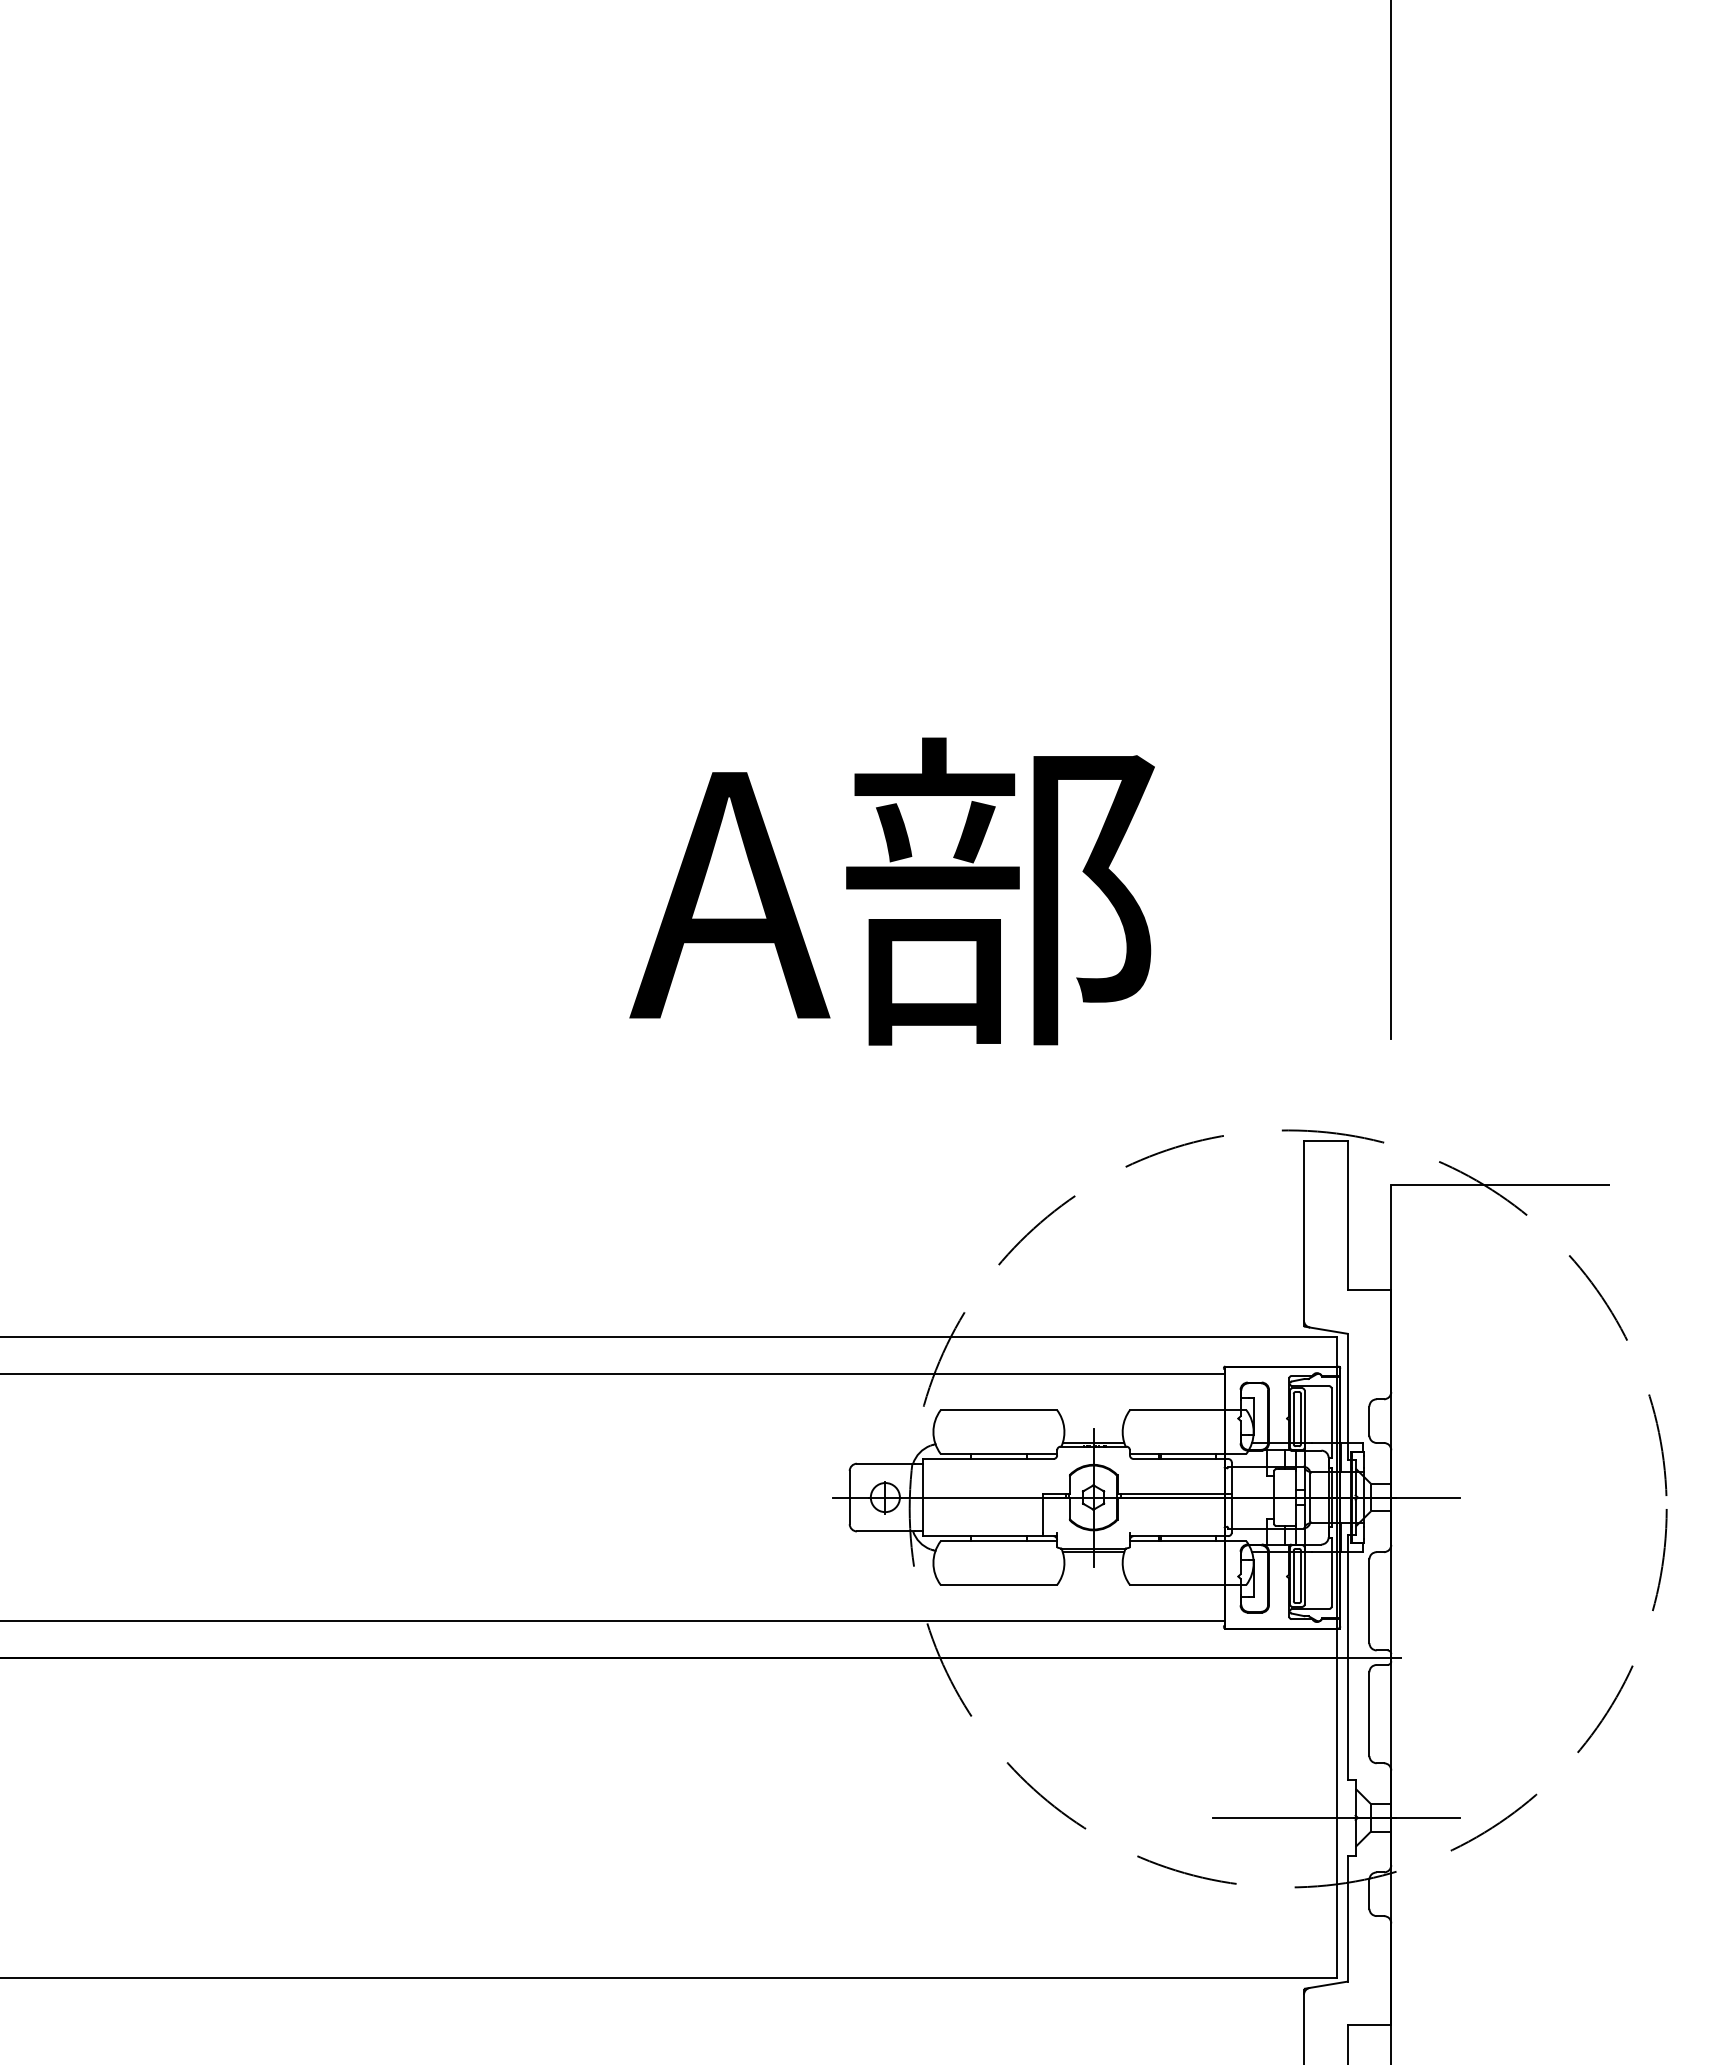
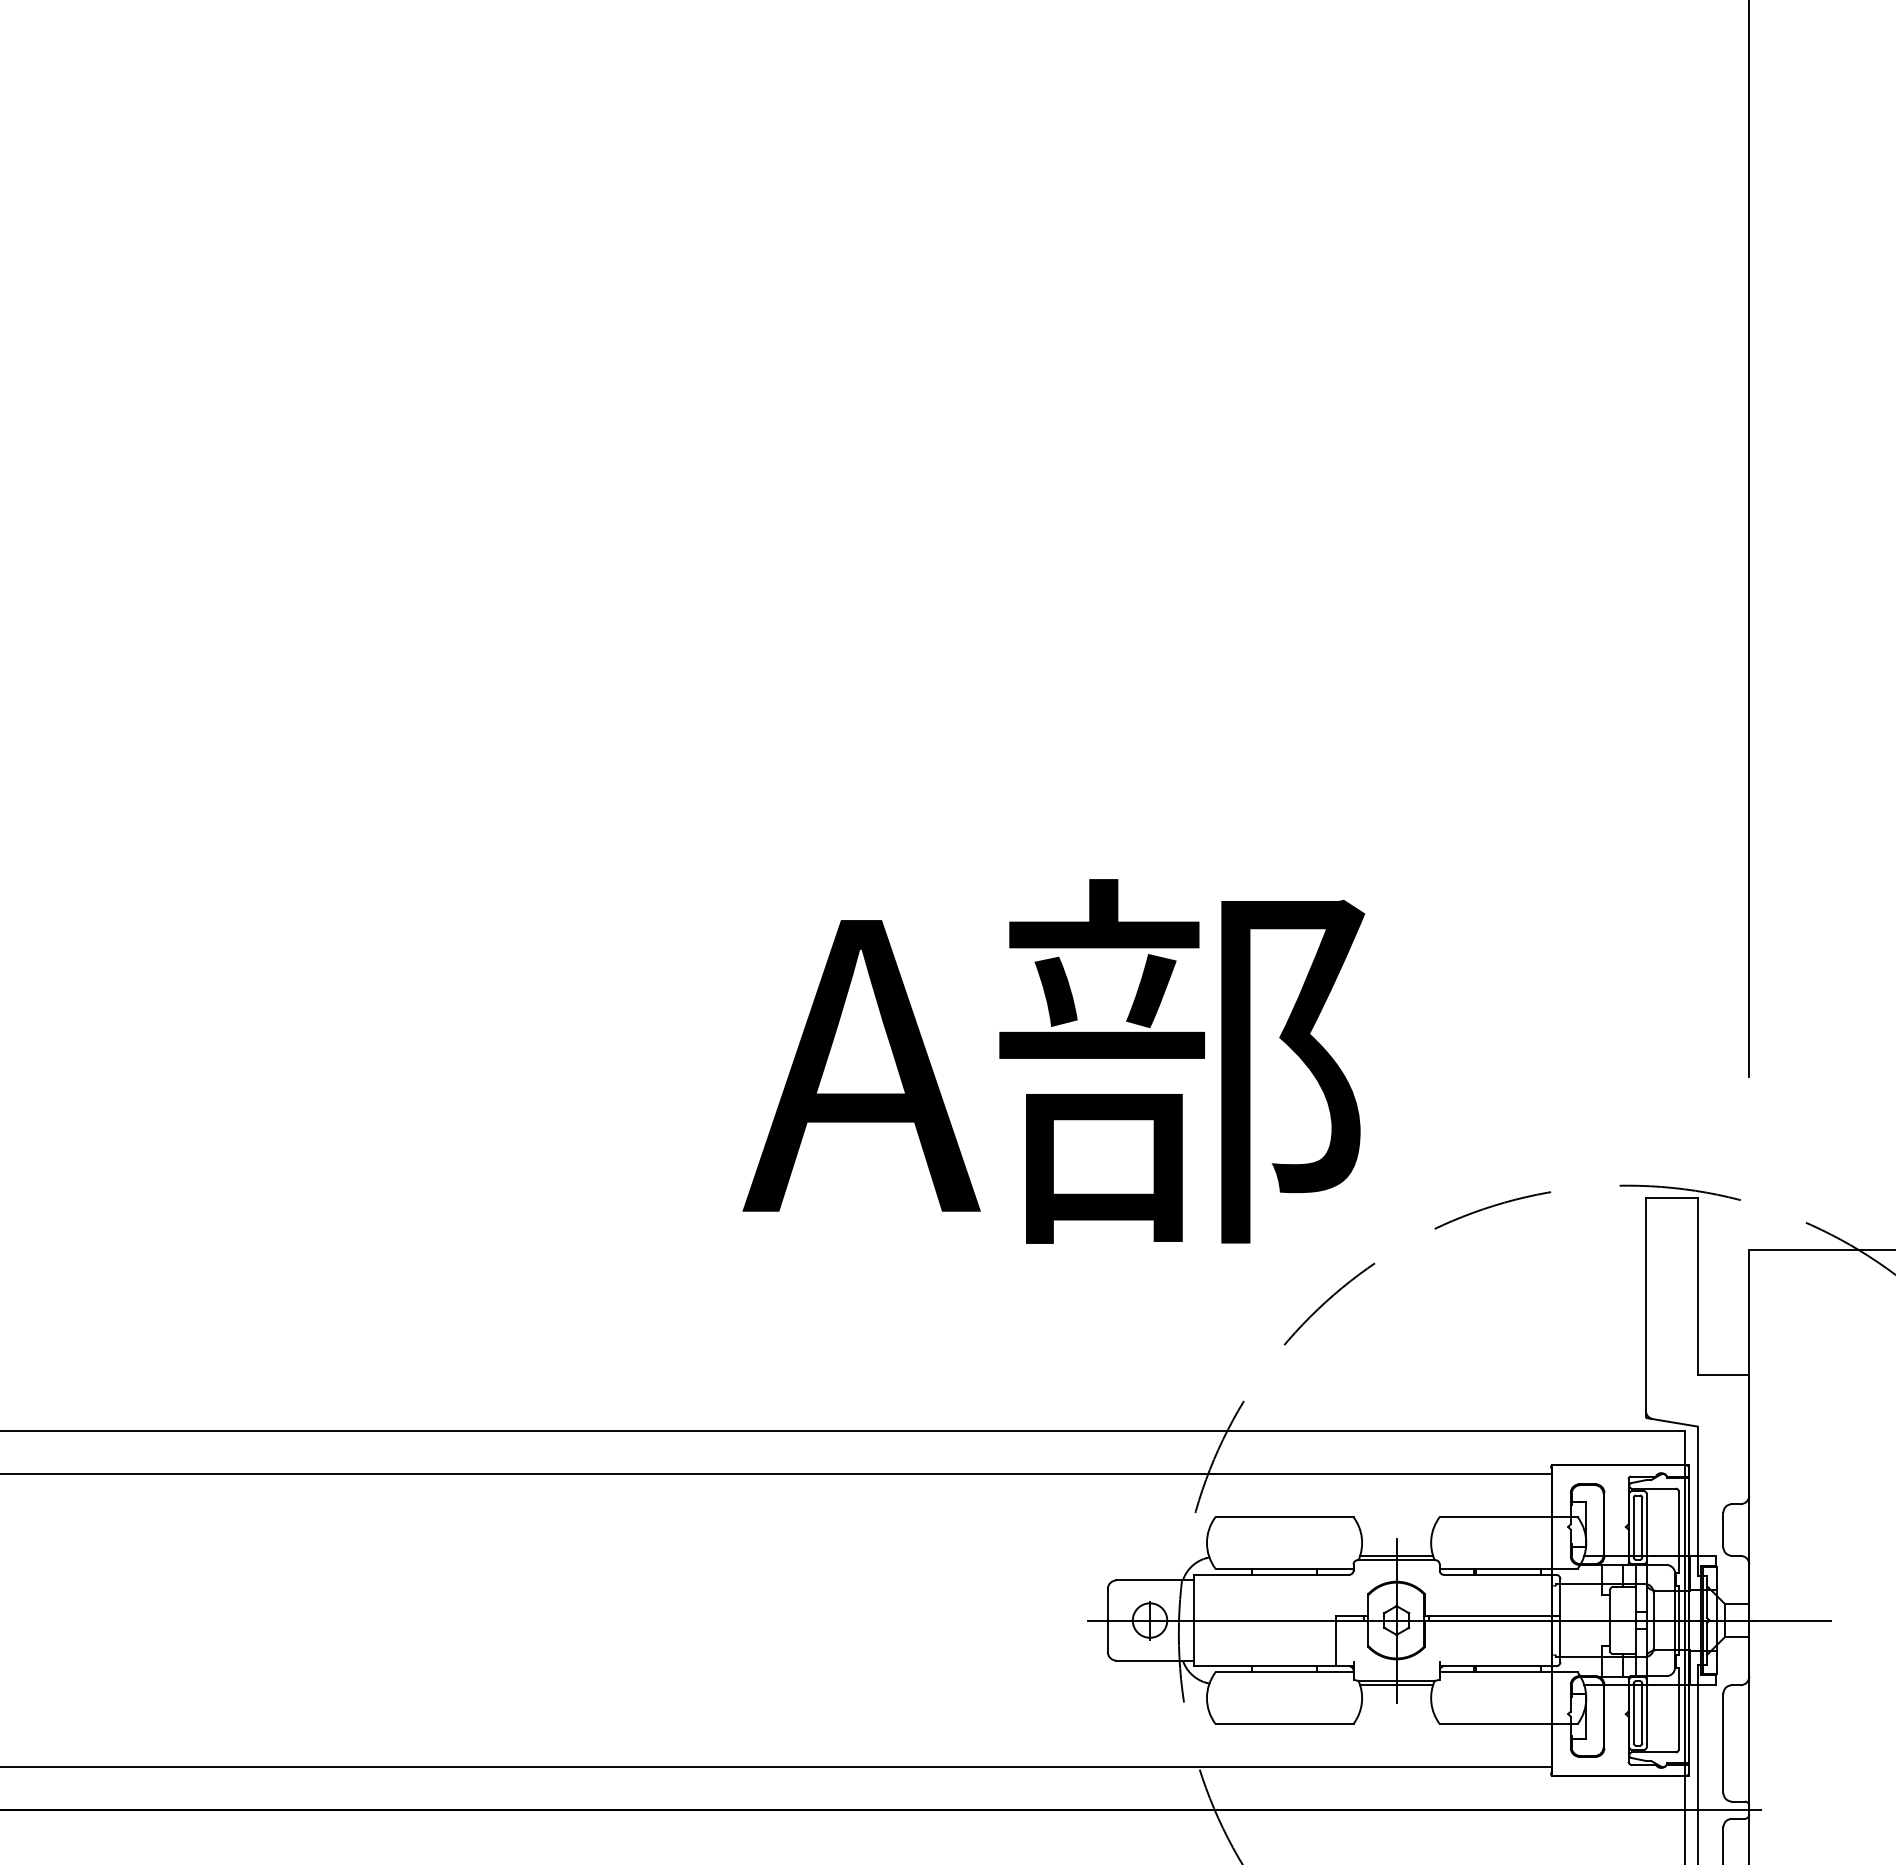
text: (891, 891) -> (1053, 1061), moved

